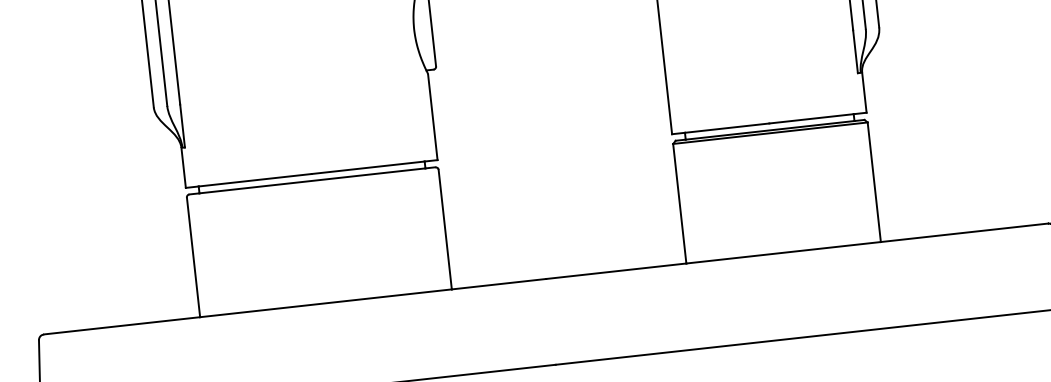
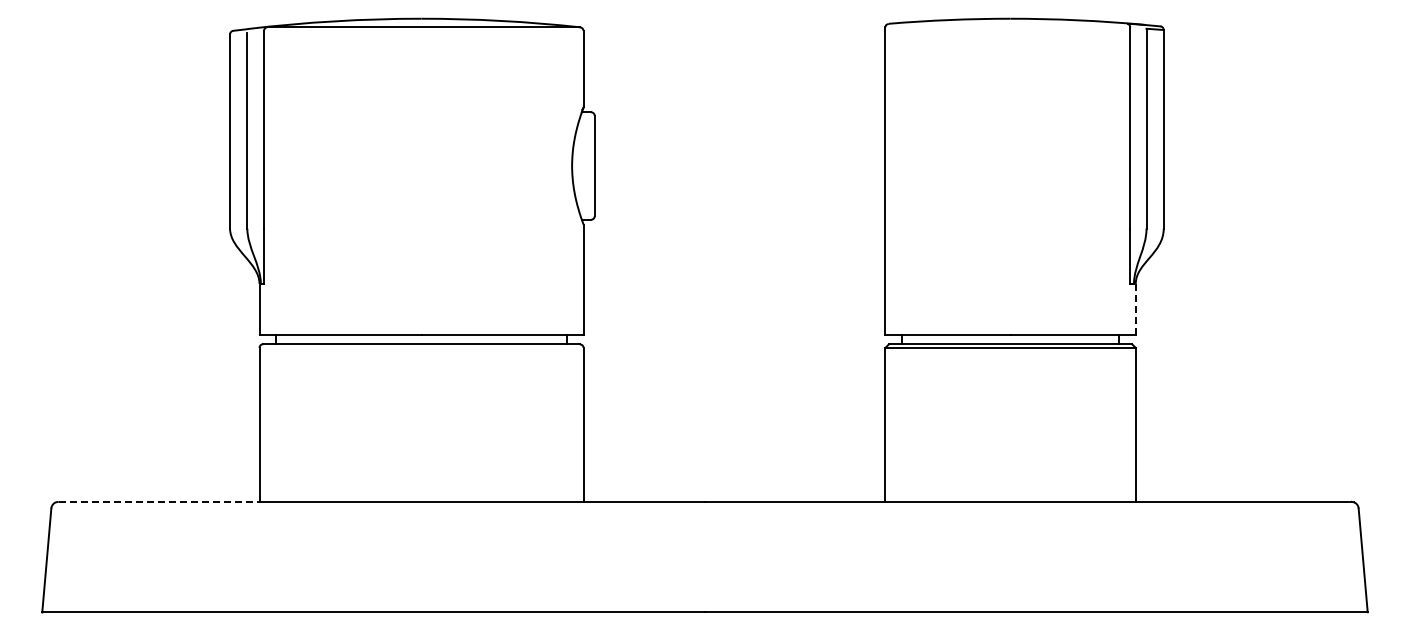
line: (864, 92) -> (1135, 309), solid -> dashed
line: (122, 325) -> (159, 501), solid -> dashed

